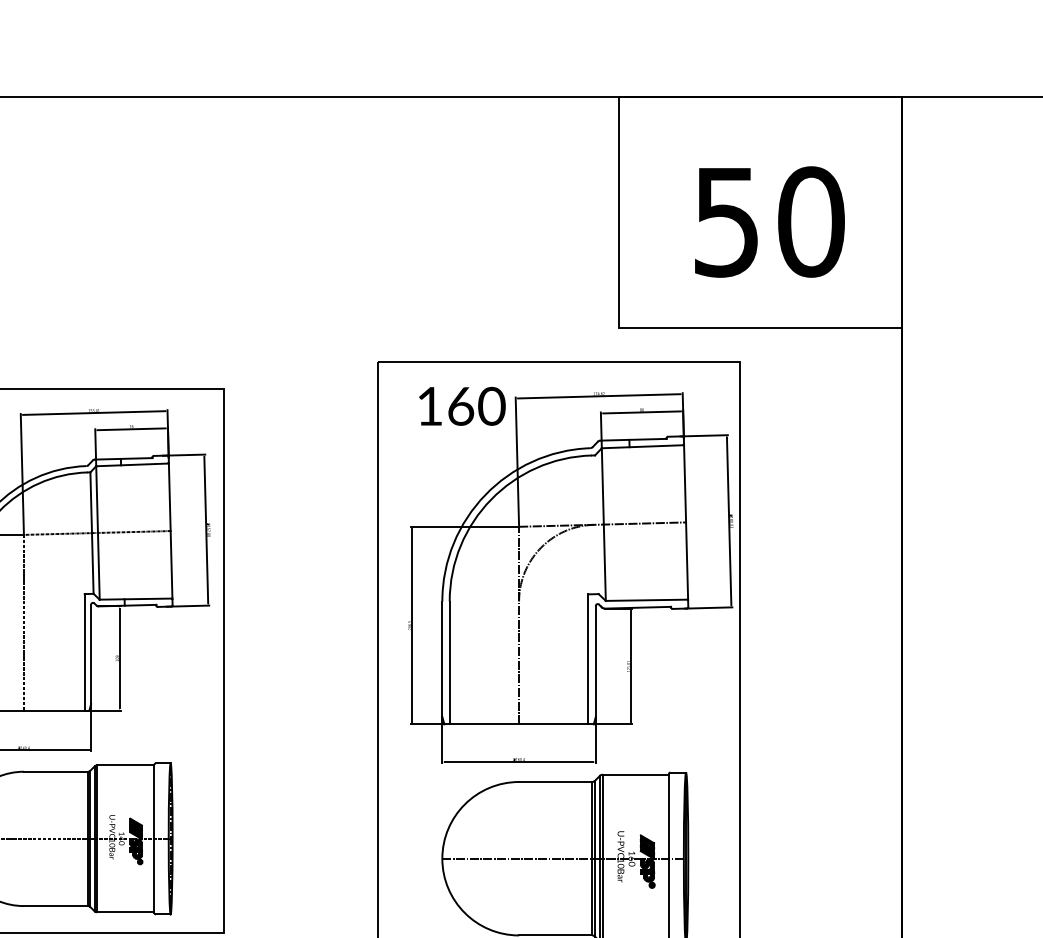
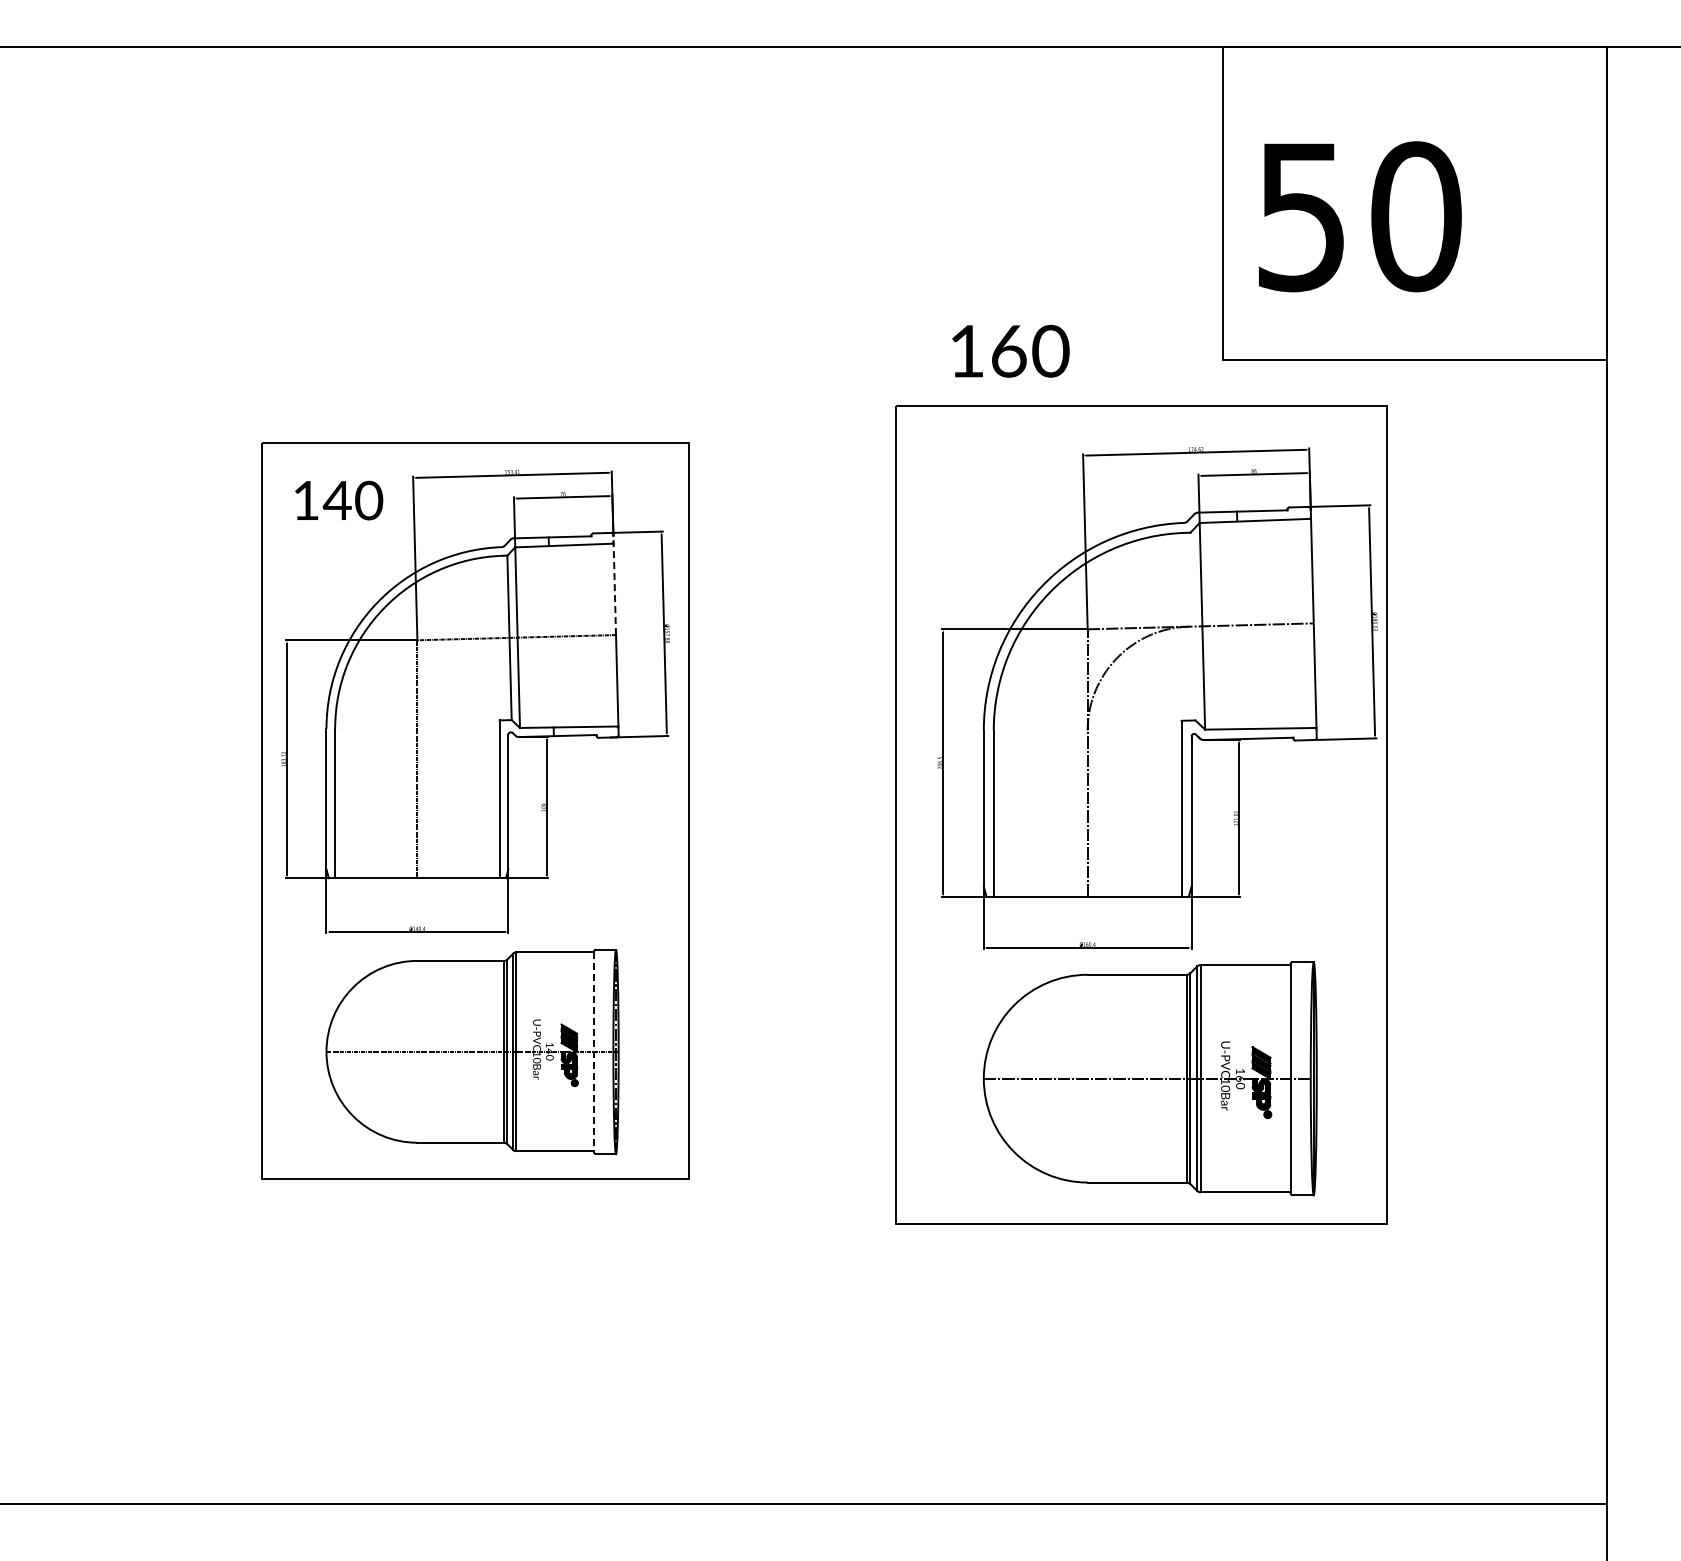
text: (770, 221) -> (1360, 216), moved
text: (462, 405) -> (1010, 350), moved
line: (169, 493) -> (614, 584), solid -> dashed
line: (154, 839) -> (594, 1052), solid -> dashed

